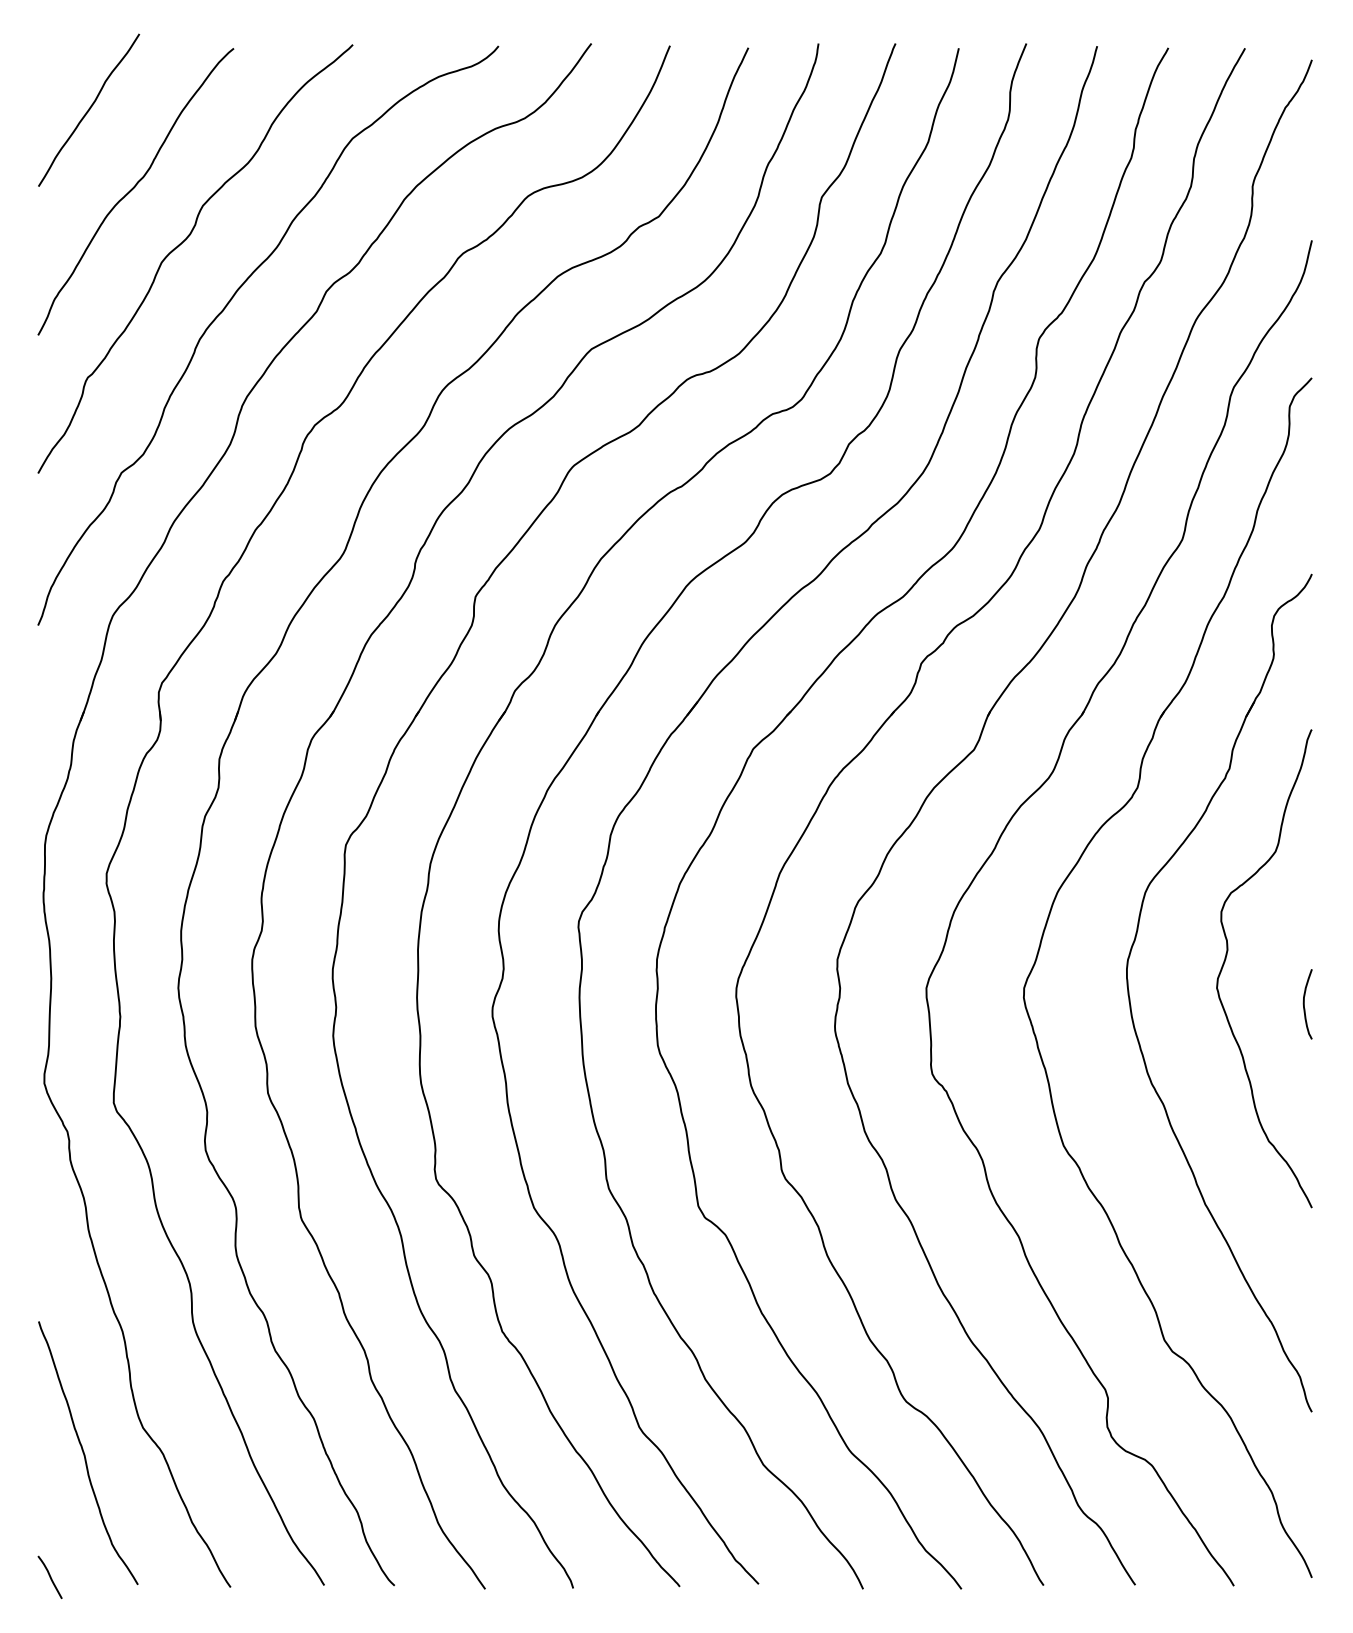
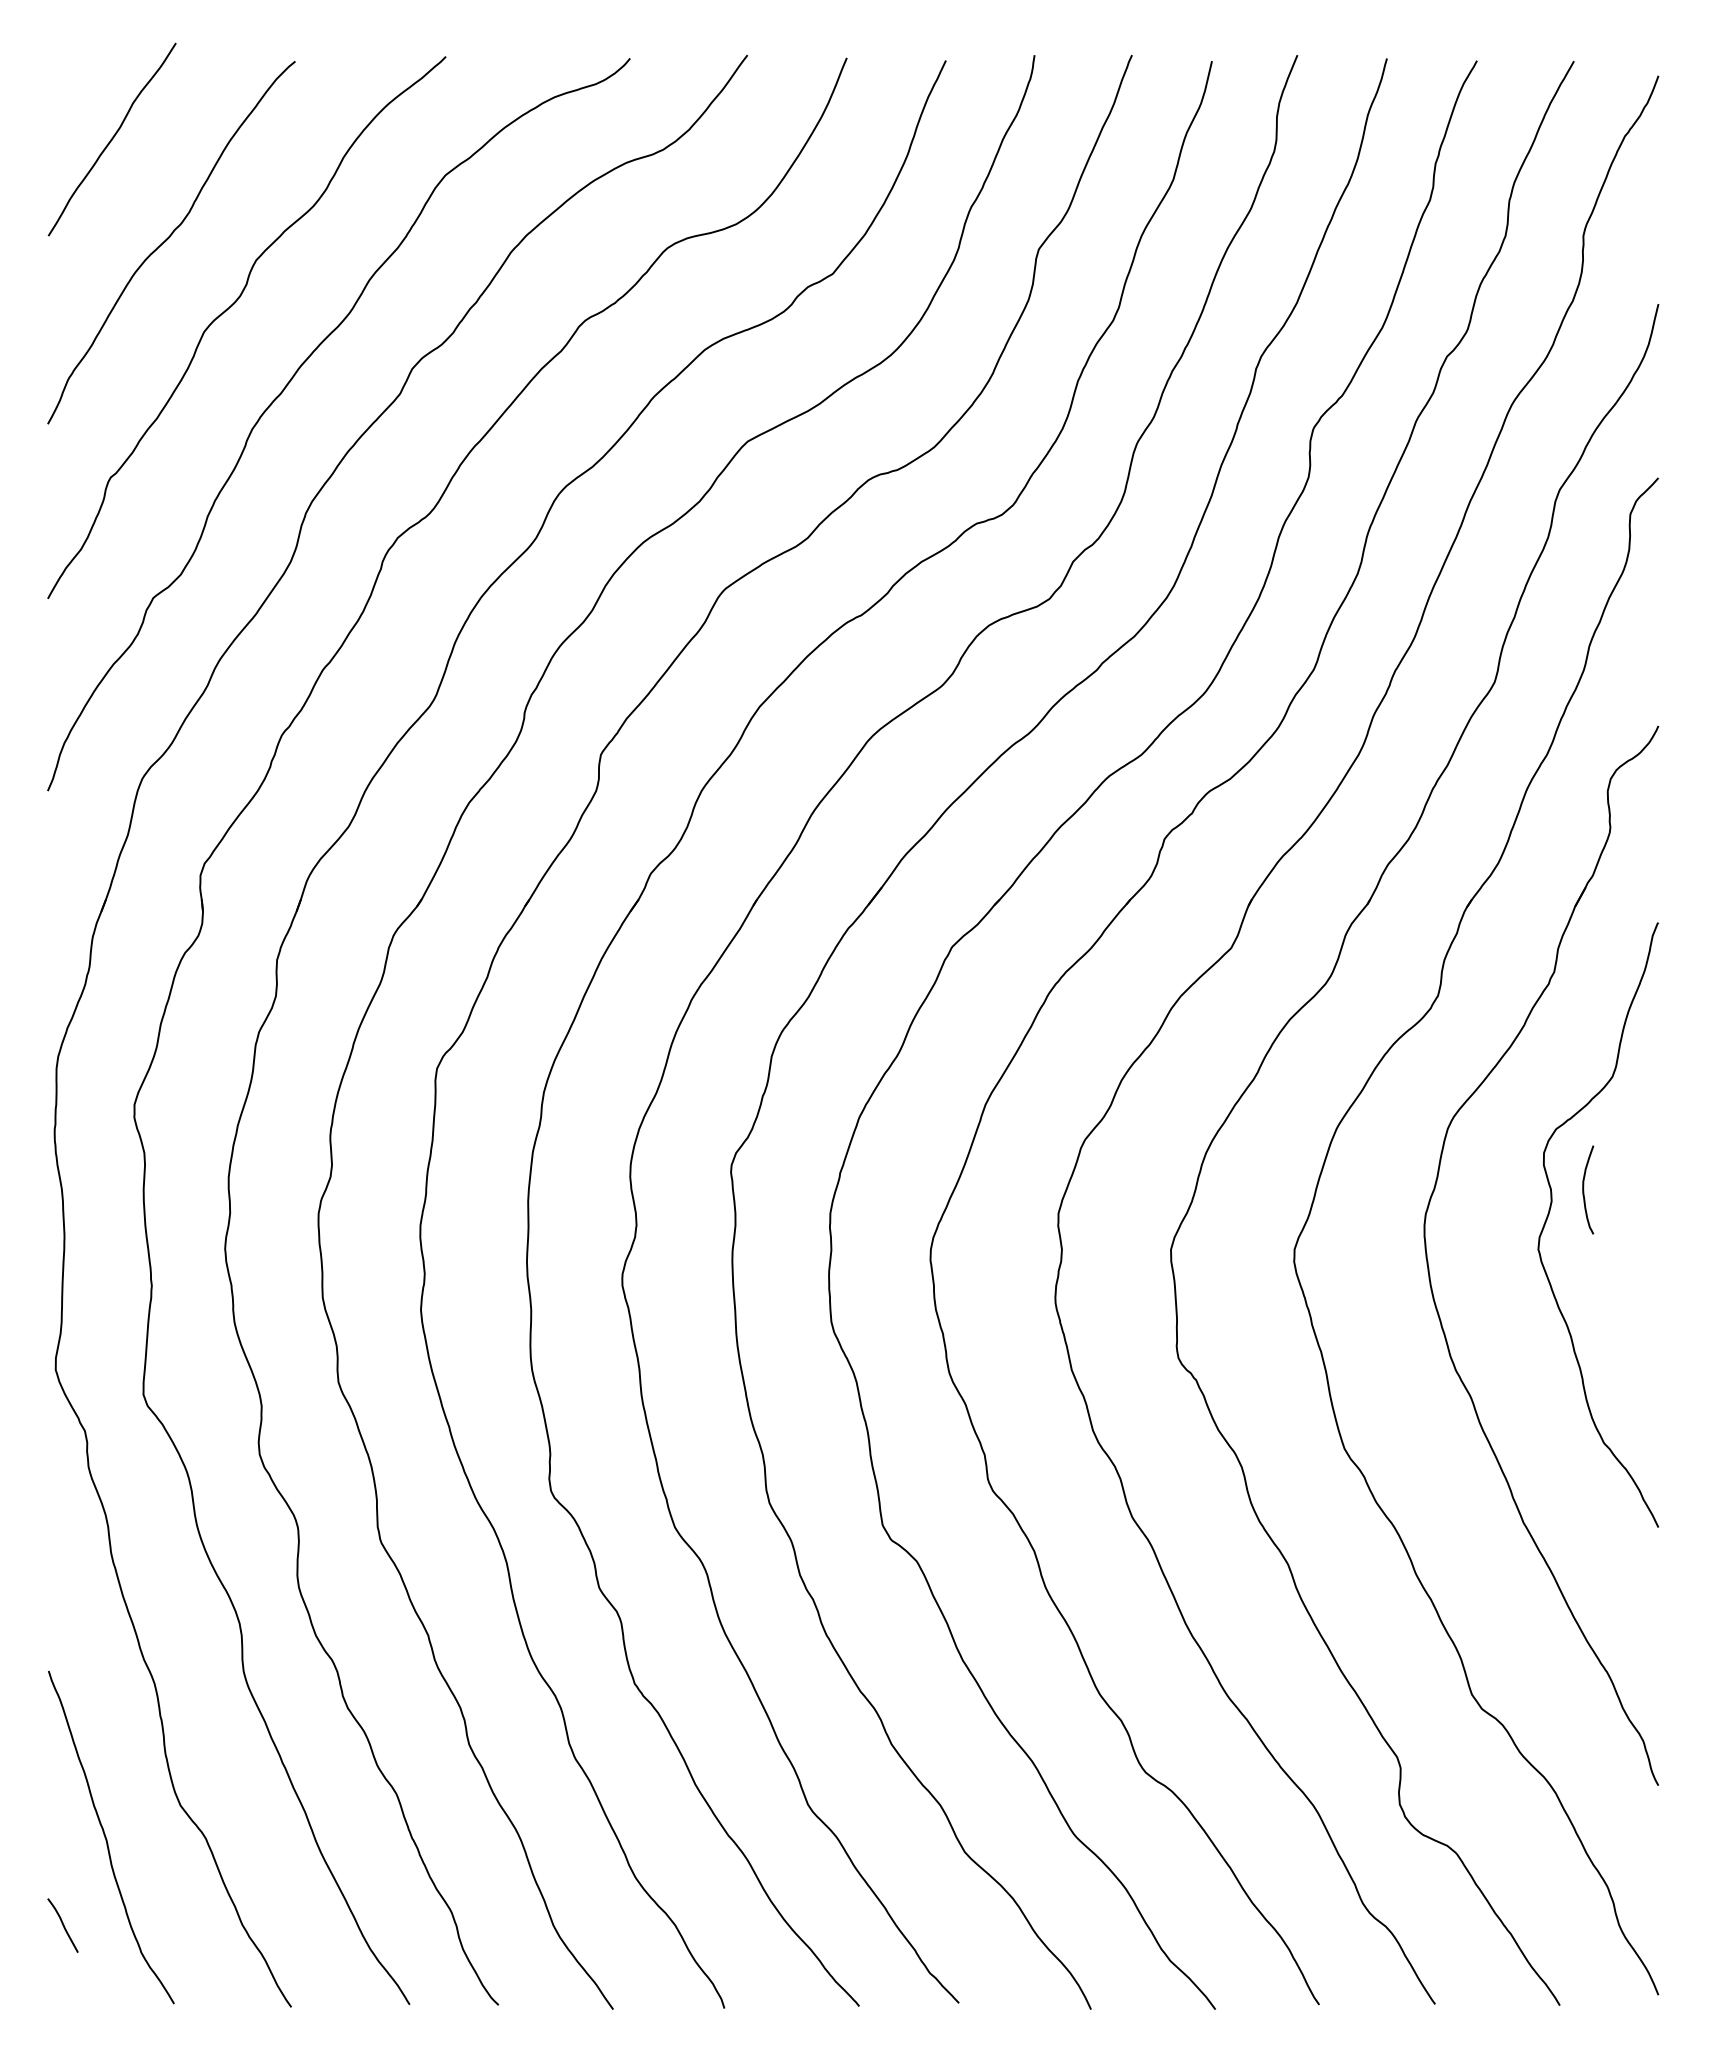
curve: (1304, 1004) -> (1584, 1190), moved
curve: (49, 1577) -> (62, 1925), moved

